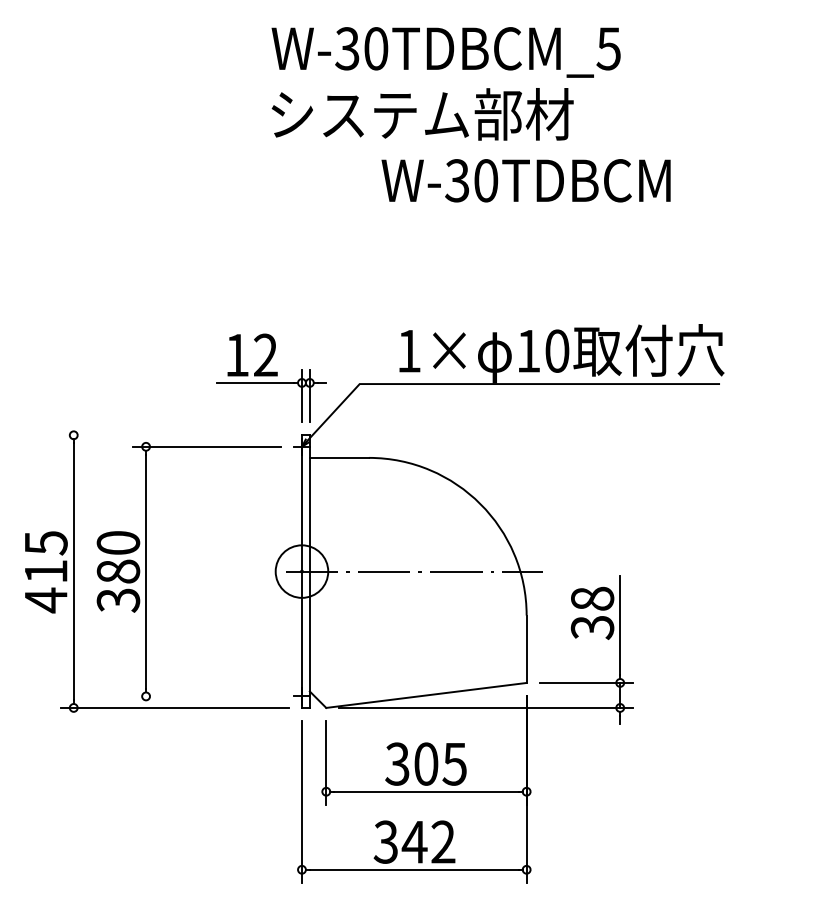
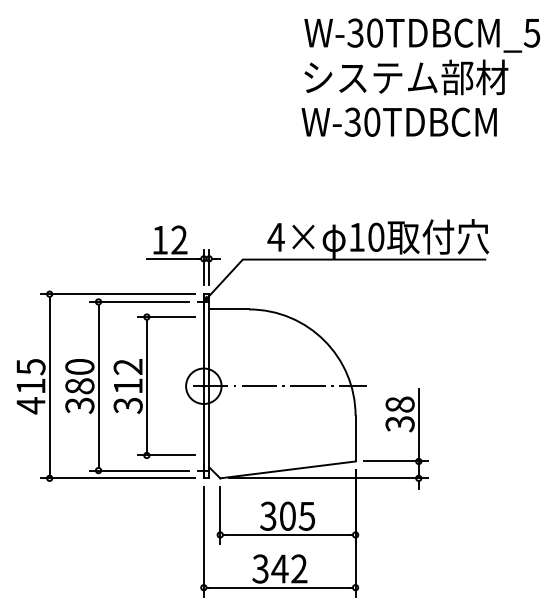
text: (446, 83) -> (422, 56), moved
text: (525, 179) -> (398, 121), moved
text: (408, 351) -> (275, 237), 1× -> 4×
line: (174, 435) -> (117, 294), added
part: (218, 570) -> (147, 385), added
line: (206, 696) -> (139, 470), added

